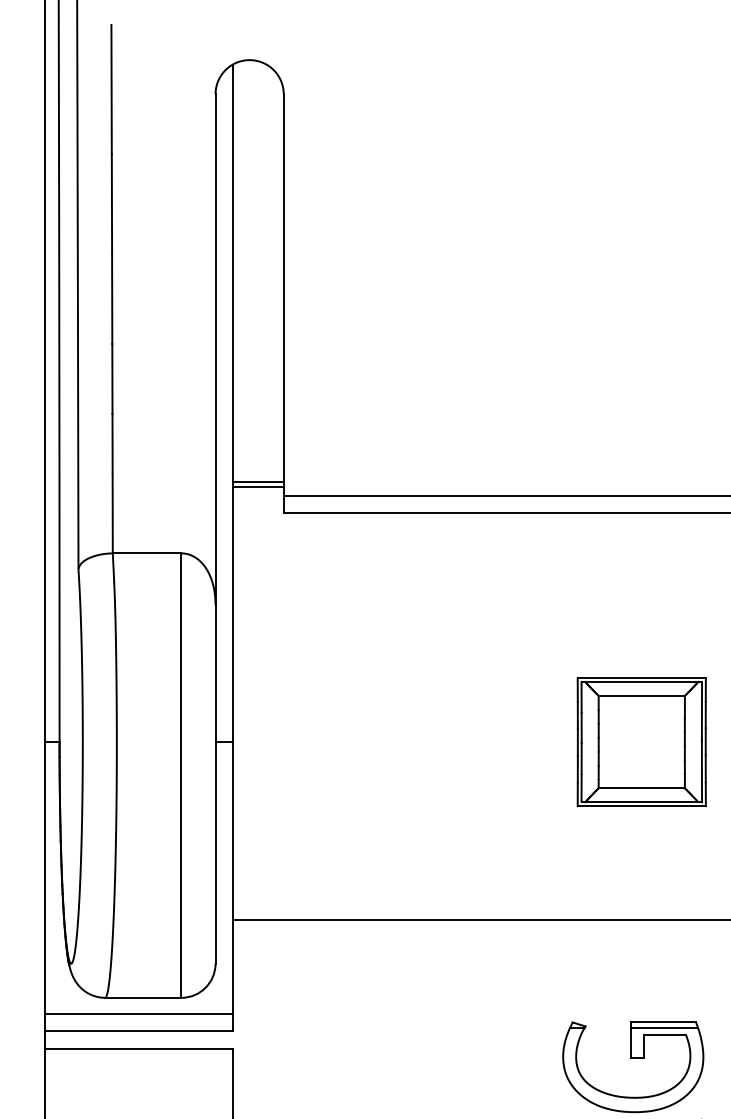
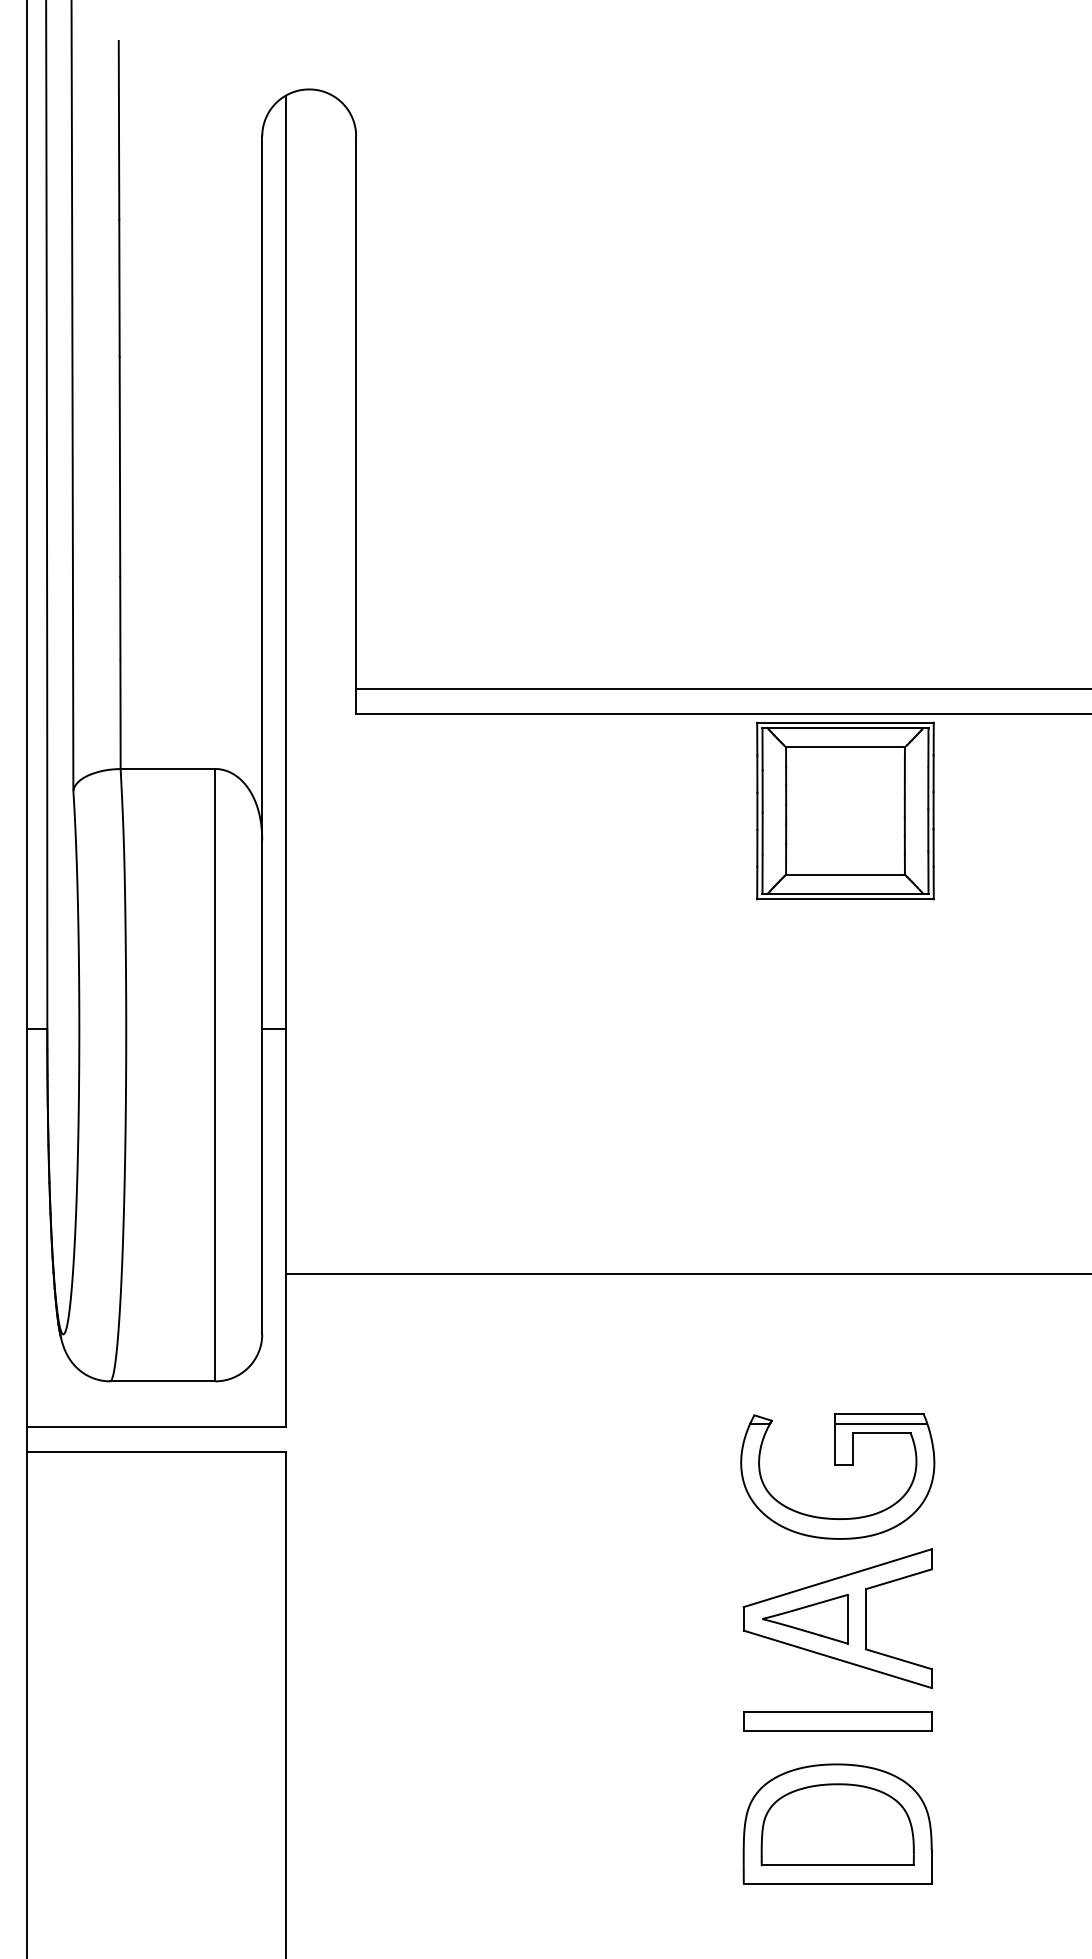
line: (257, 481) -> (320, 670), removed
line: (257, 487) -> (320, 678), removed
part: (641, 741) -> (845, 810), moved
line: (138, 1013) -> (156, 1403), removed

